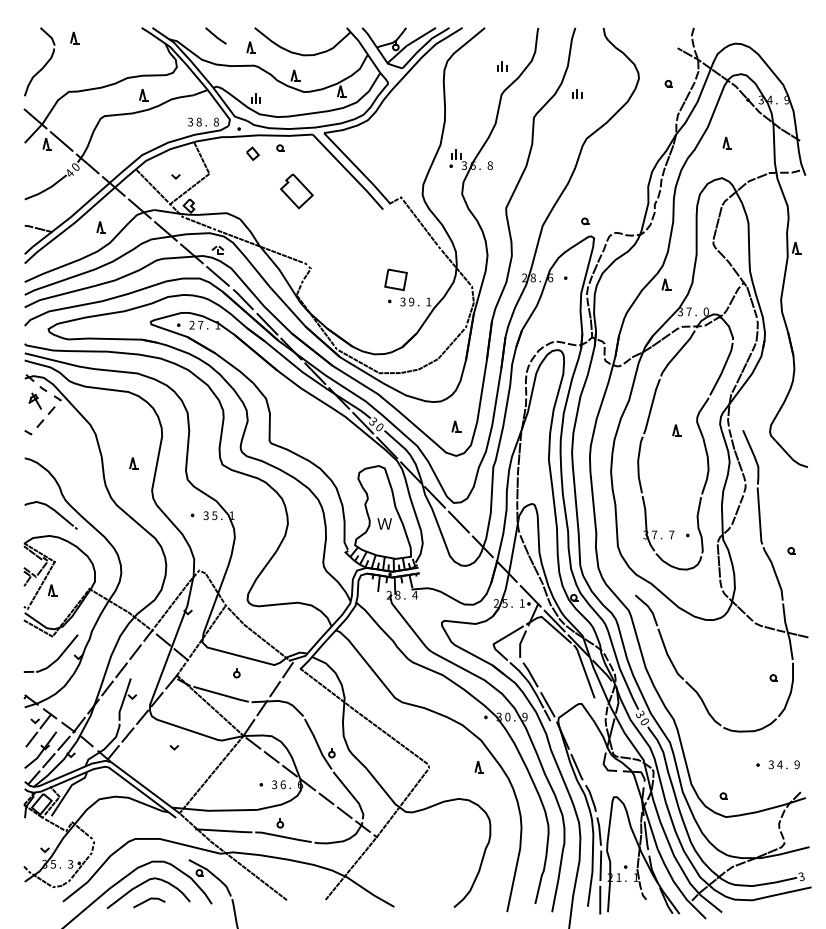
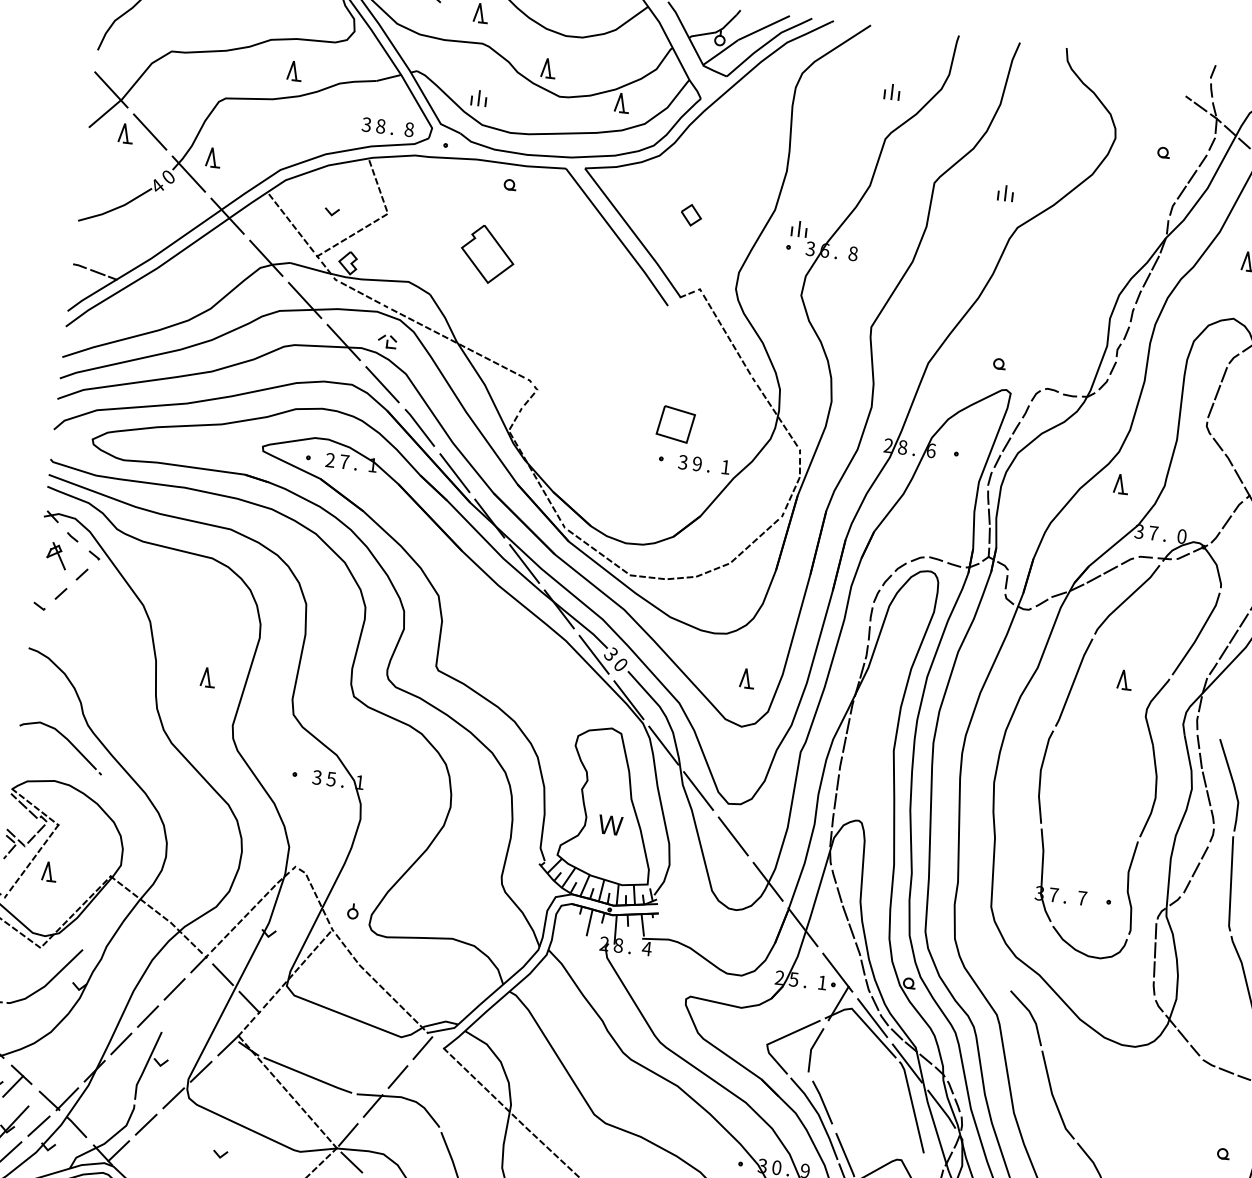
part: (577, 93) -> (1006, 192), moved
part: (252, 153) -> (690, 214), moved
part: (296, 191) -> (487, 254), moved
part: (100, 227) -> (212, 157), moved
part: (676, 430) -> (1123, 679), moved
part: (236, 673) -> (352, 911), moved

